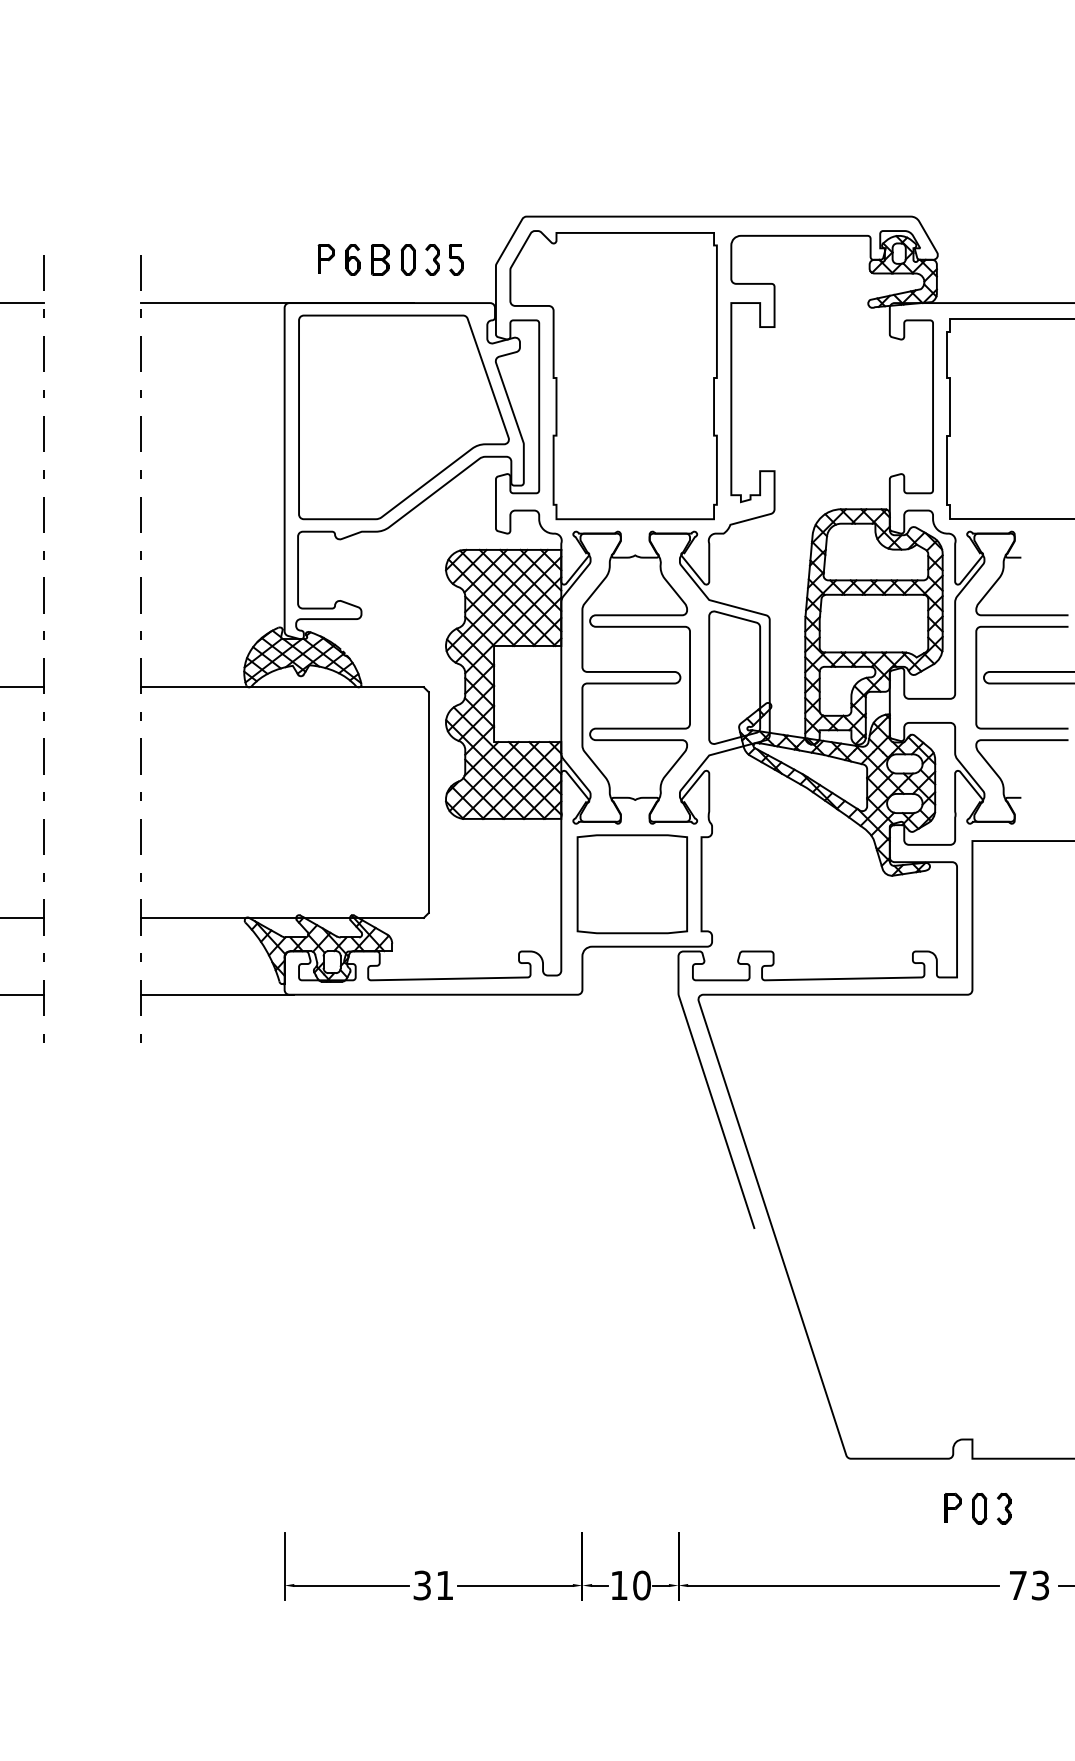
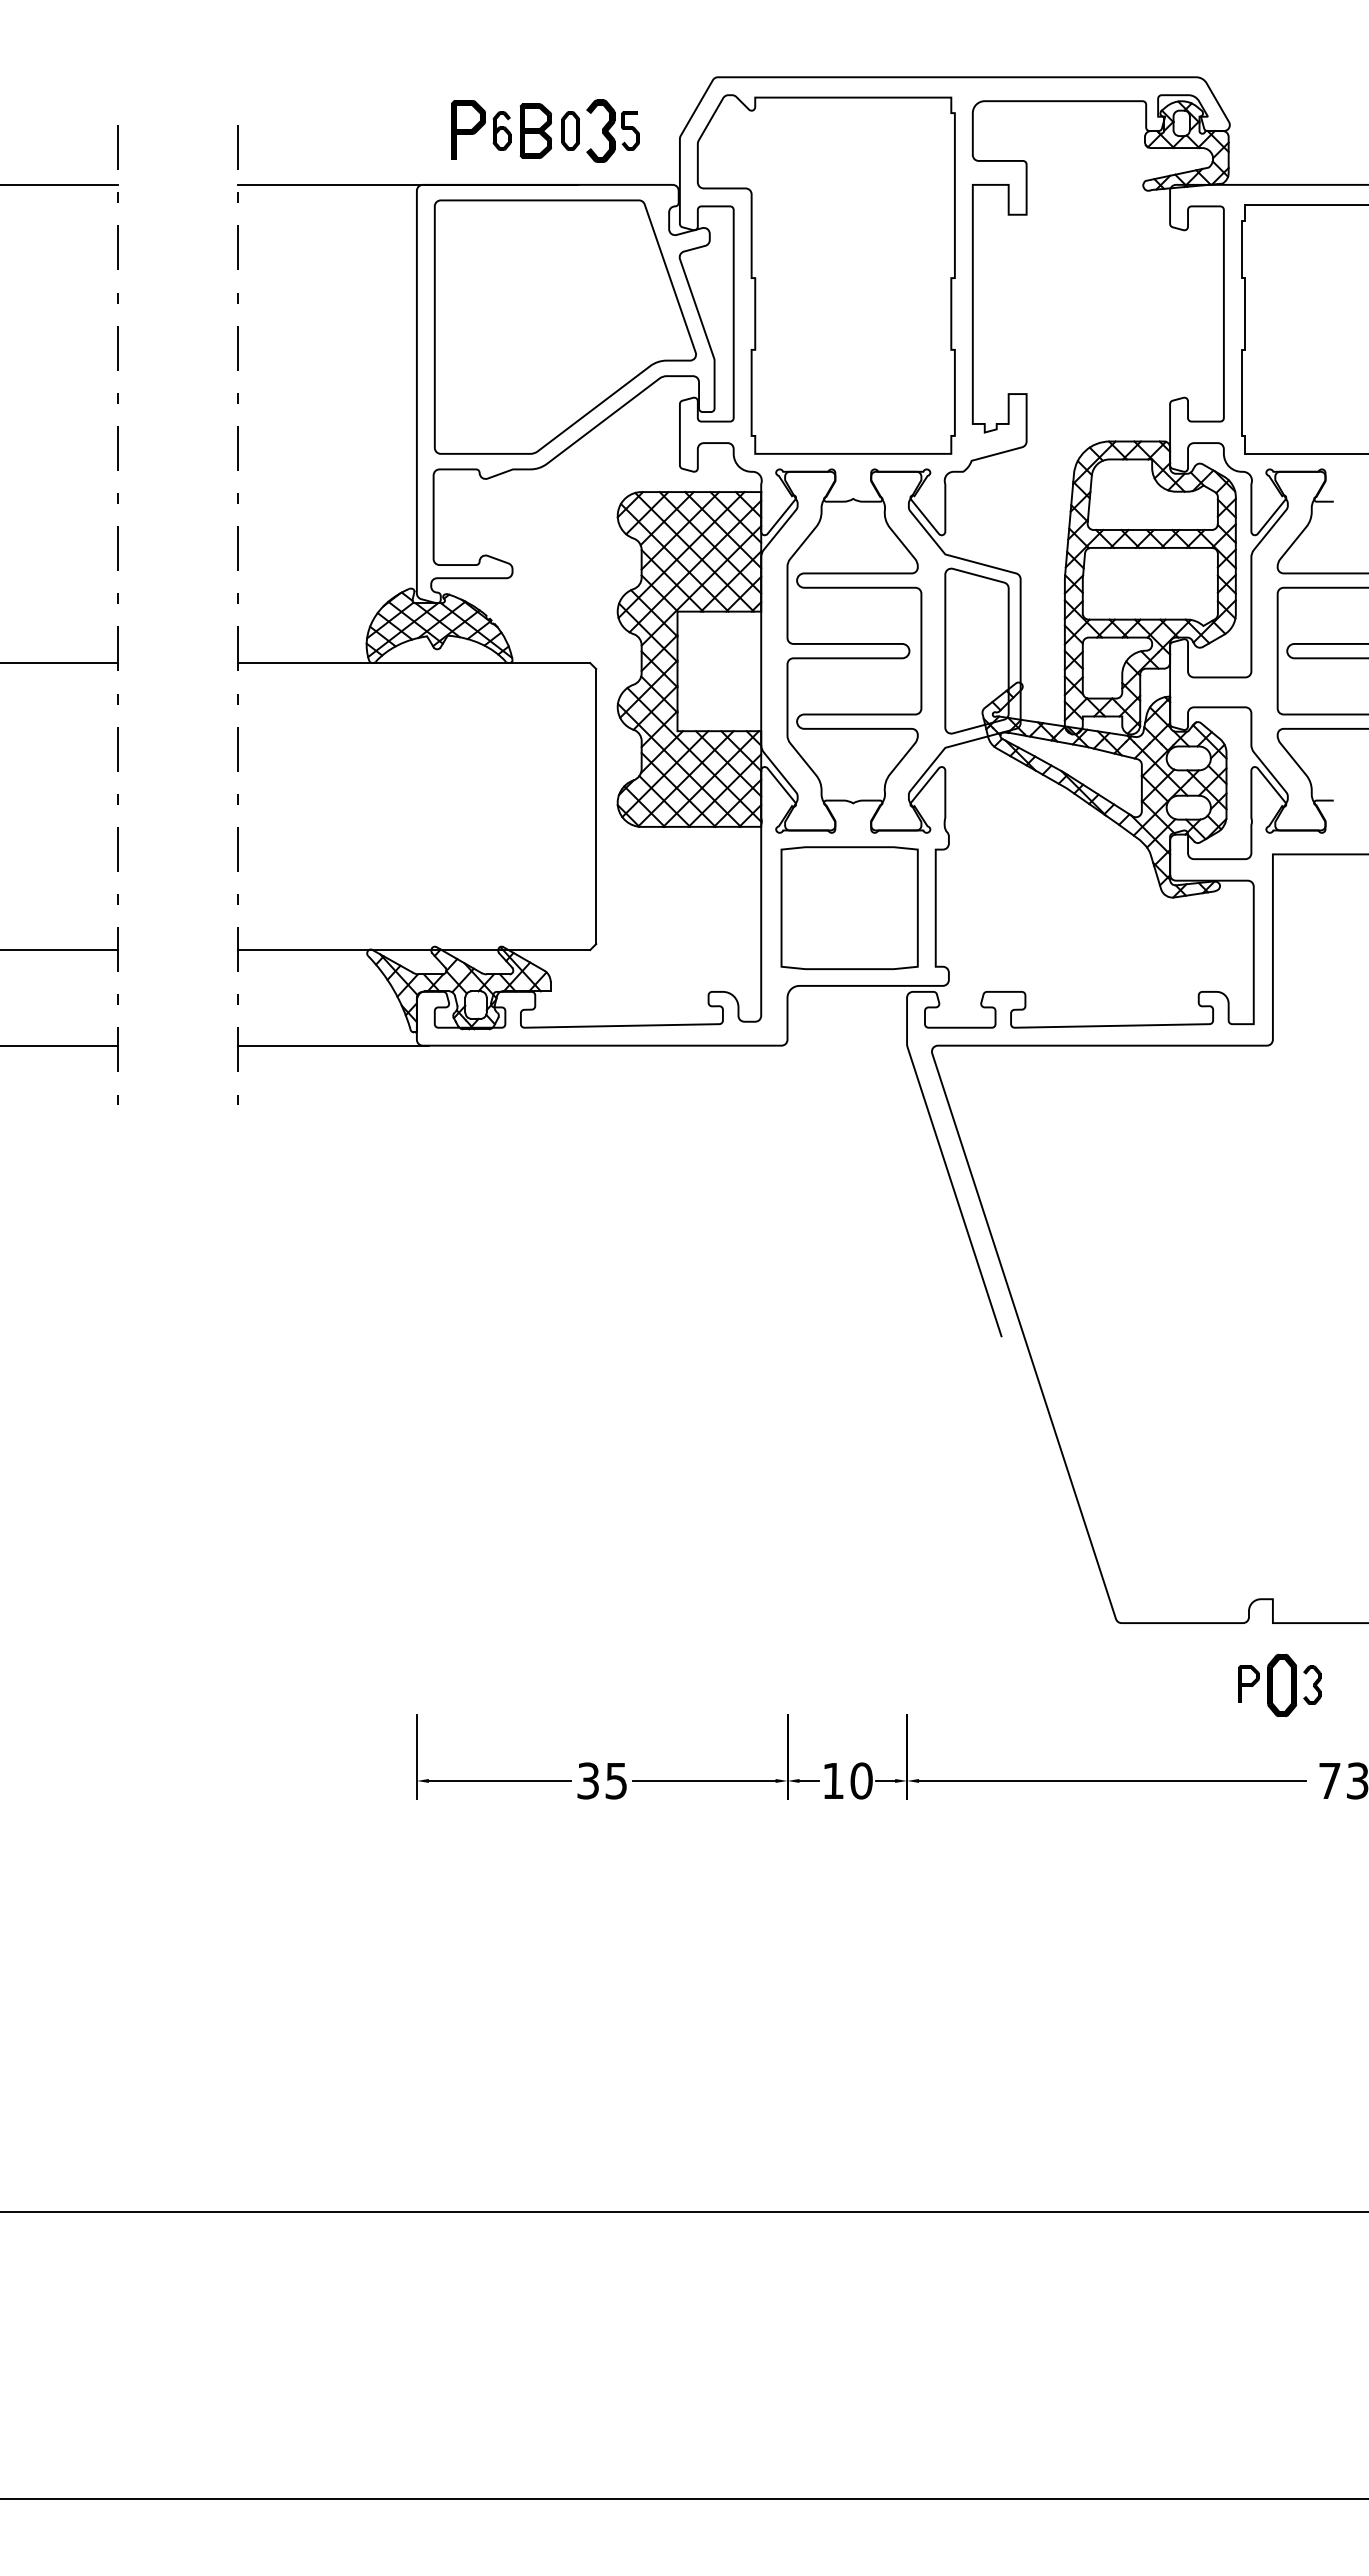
part: (326, 258) -> (468, 129), size x1.6
part: (379, 259) -> (535, 130), size x1.4
part: (432, 259) -> (600, 130), size x1.6
part: (979, 1508) -> (1281, 1684), size x1.6
text: (444, 1585) -> (615, 1781), 31 -> 35

